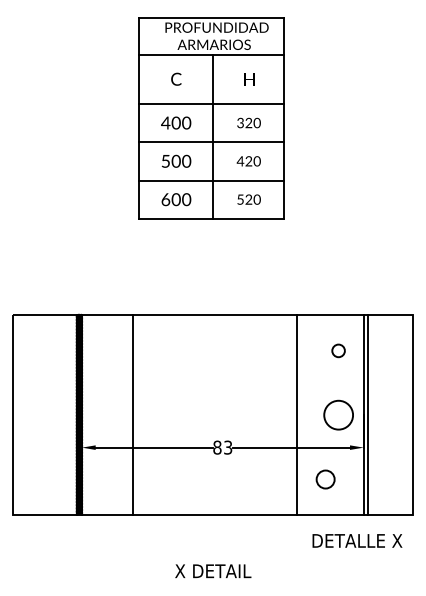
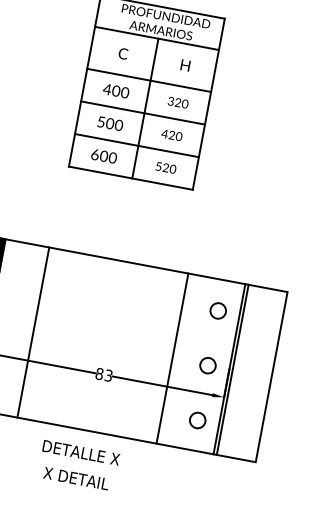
circle: (338, 350) -> (218, 310), size x1.43
circle: (338, 415) -> (207, 365), size x0.62
circle: (325, 479) -> (197, 420), moved
text: (357, 540) -> (81, 452), moved

